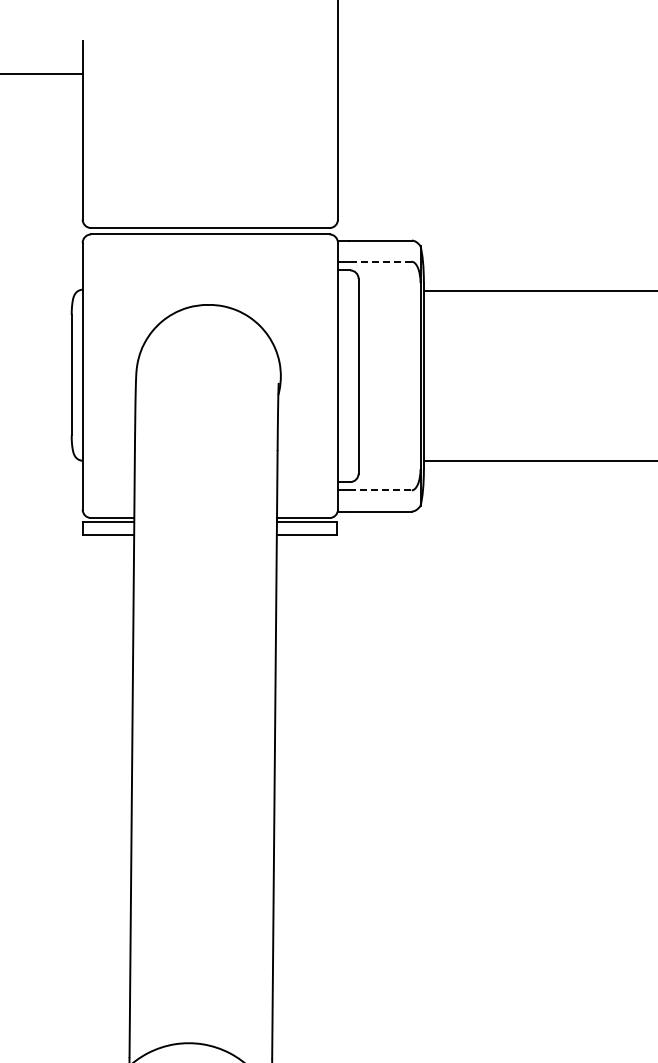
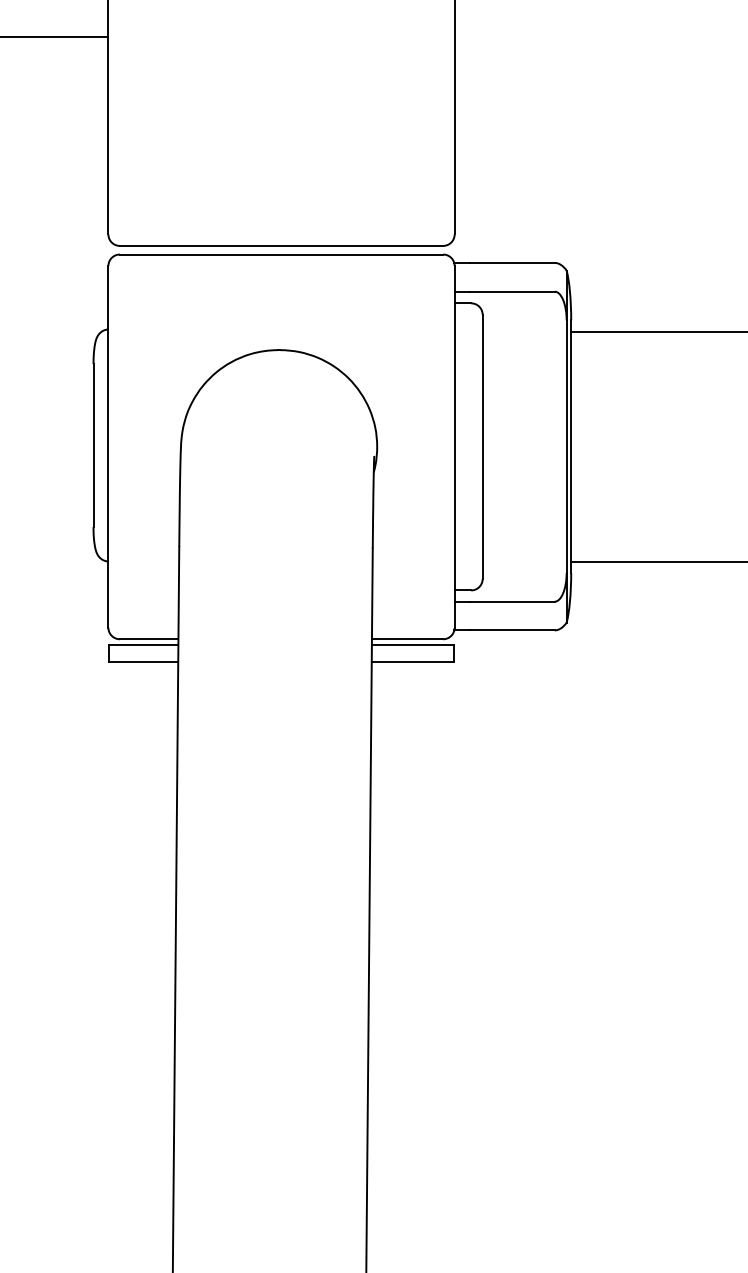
line: (380, 261) -> (512, 291), dashed -> solid
line: (381, 490) -> (513, 601), dashed -> solid

